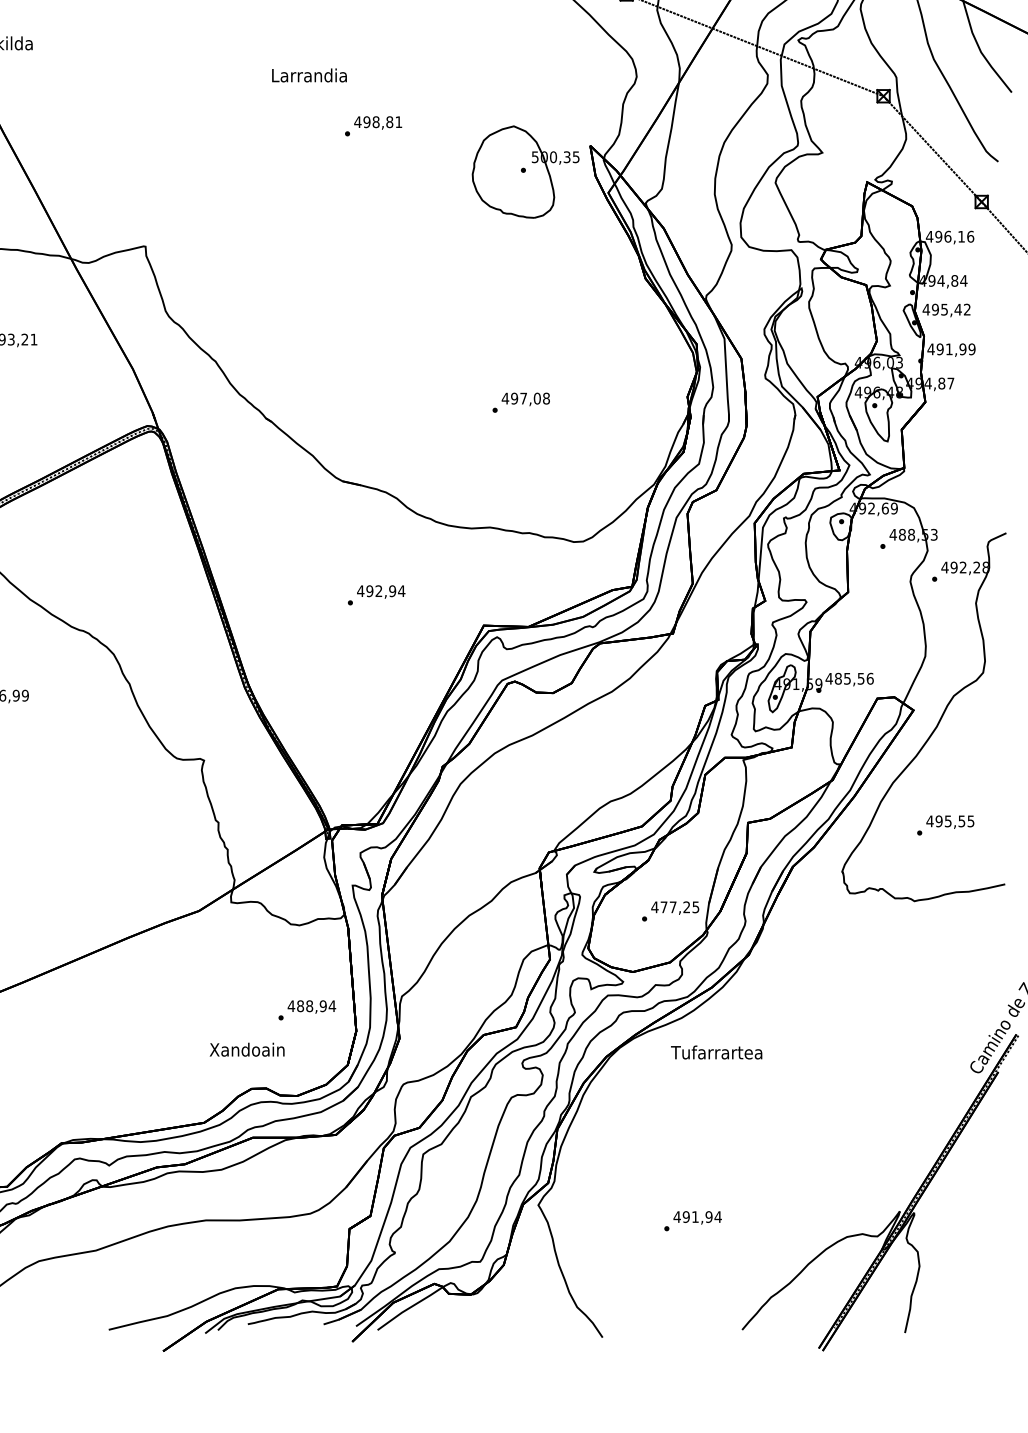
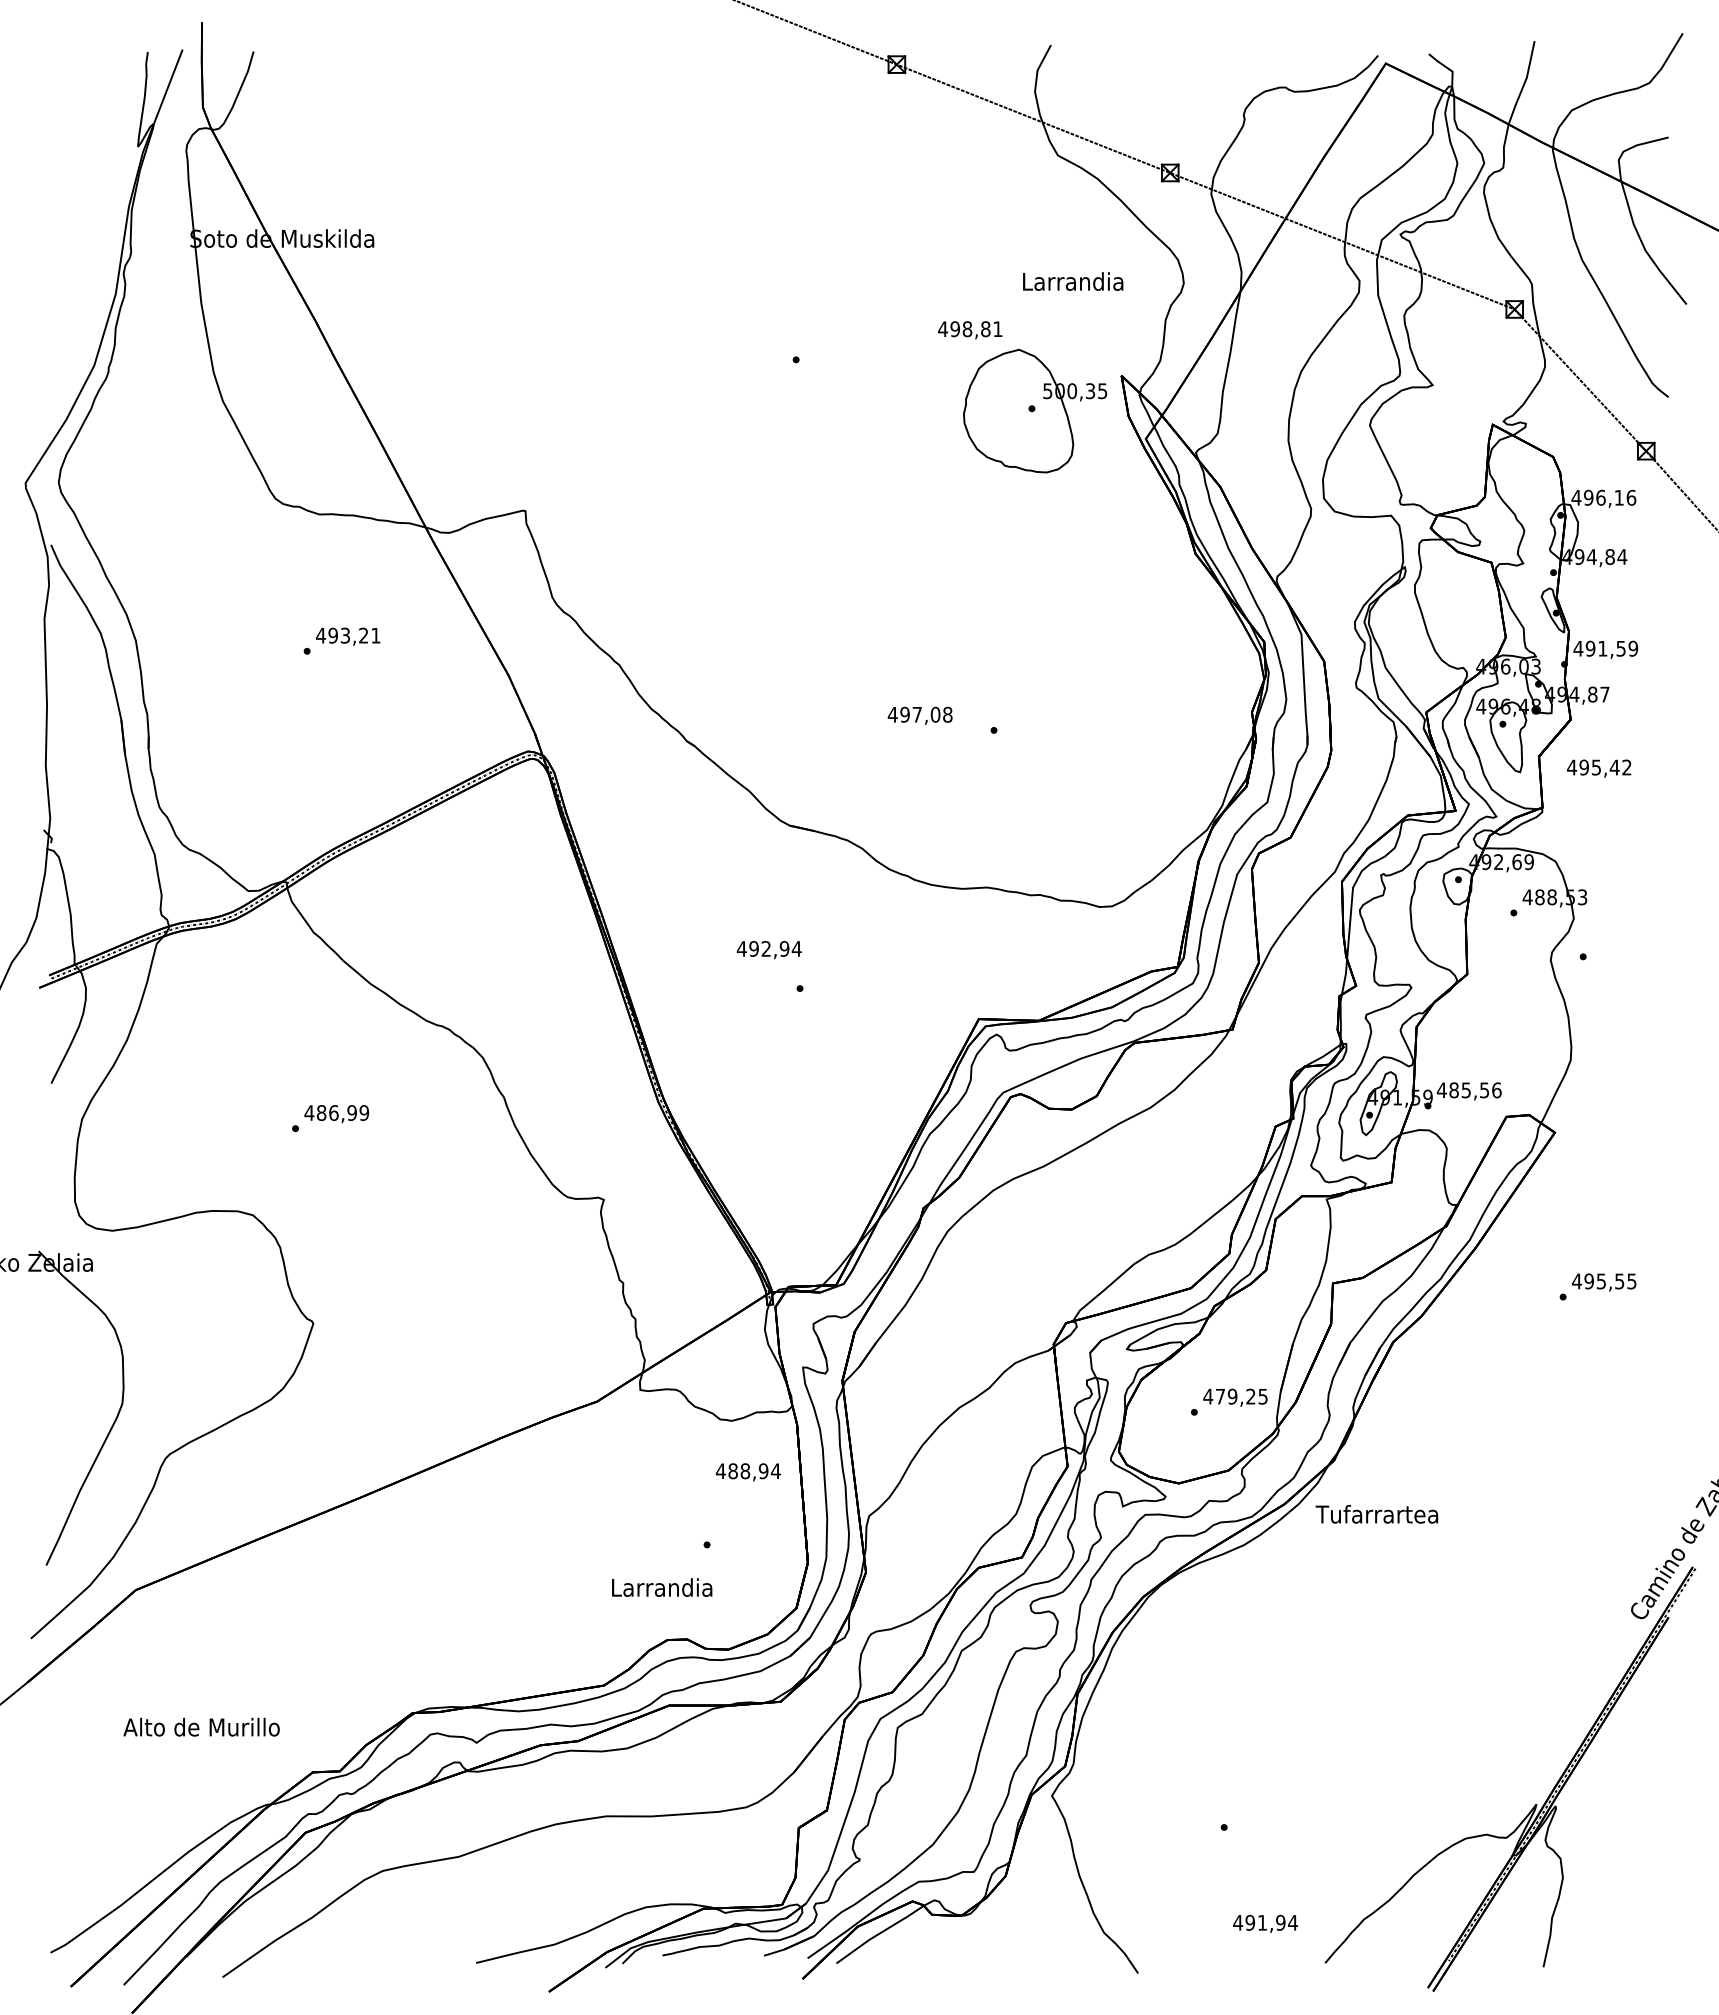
text: (309, 75) -> (1073, 281), moved
text: (378, 123) -> (970, 330), moved
text: (946, 310) -> (1599, 768), moved
text: (962, 349) -> (1620, 648), 491,99 -> 491,59
text: (525, 399) -> (919, 715), moved
text: (380, 592) -> (768, 950), moved
part: (937, 724) -> (1586, 1151), removed
text: (673, 907) -> (1232, 1396), 477,25 -> 479,25
text: (311, 1007) -> (747, 1472), moved
text: (247, 1049) -> (661, 1587), Xandoain -> Larrandia
text: (716, 1052) -> (1376, 1514), moved
text: (697, 1217) -> (1265, 1923), moved

